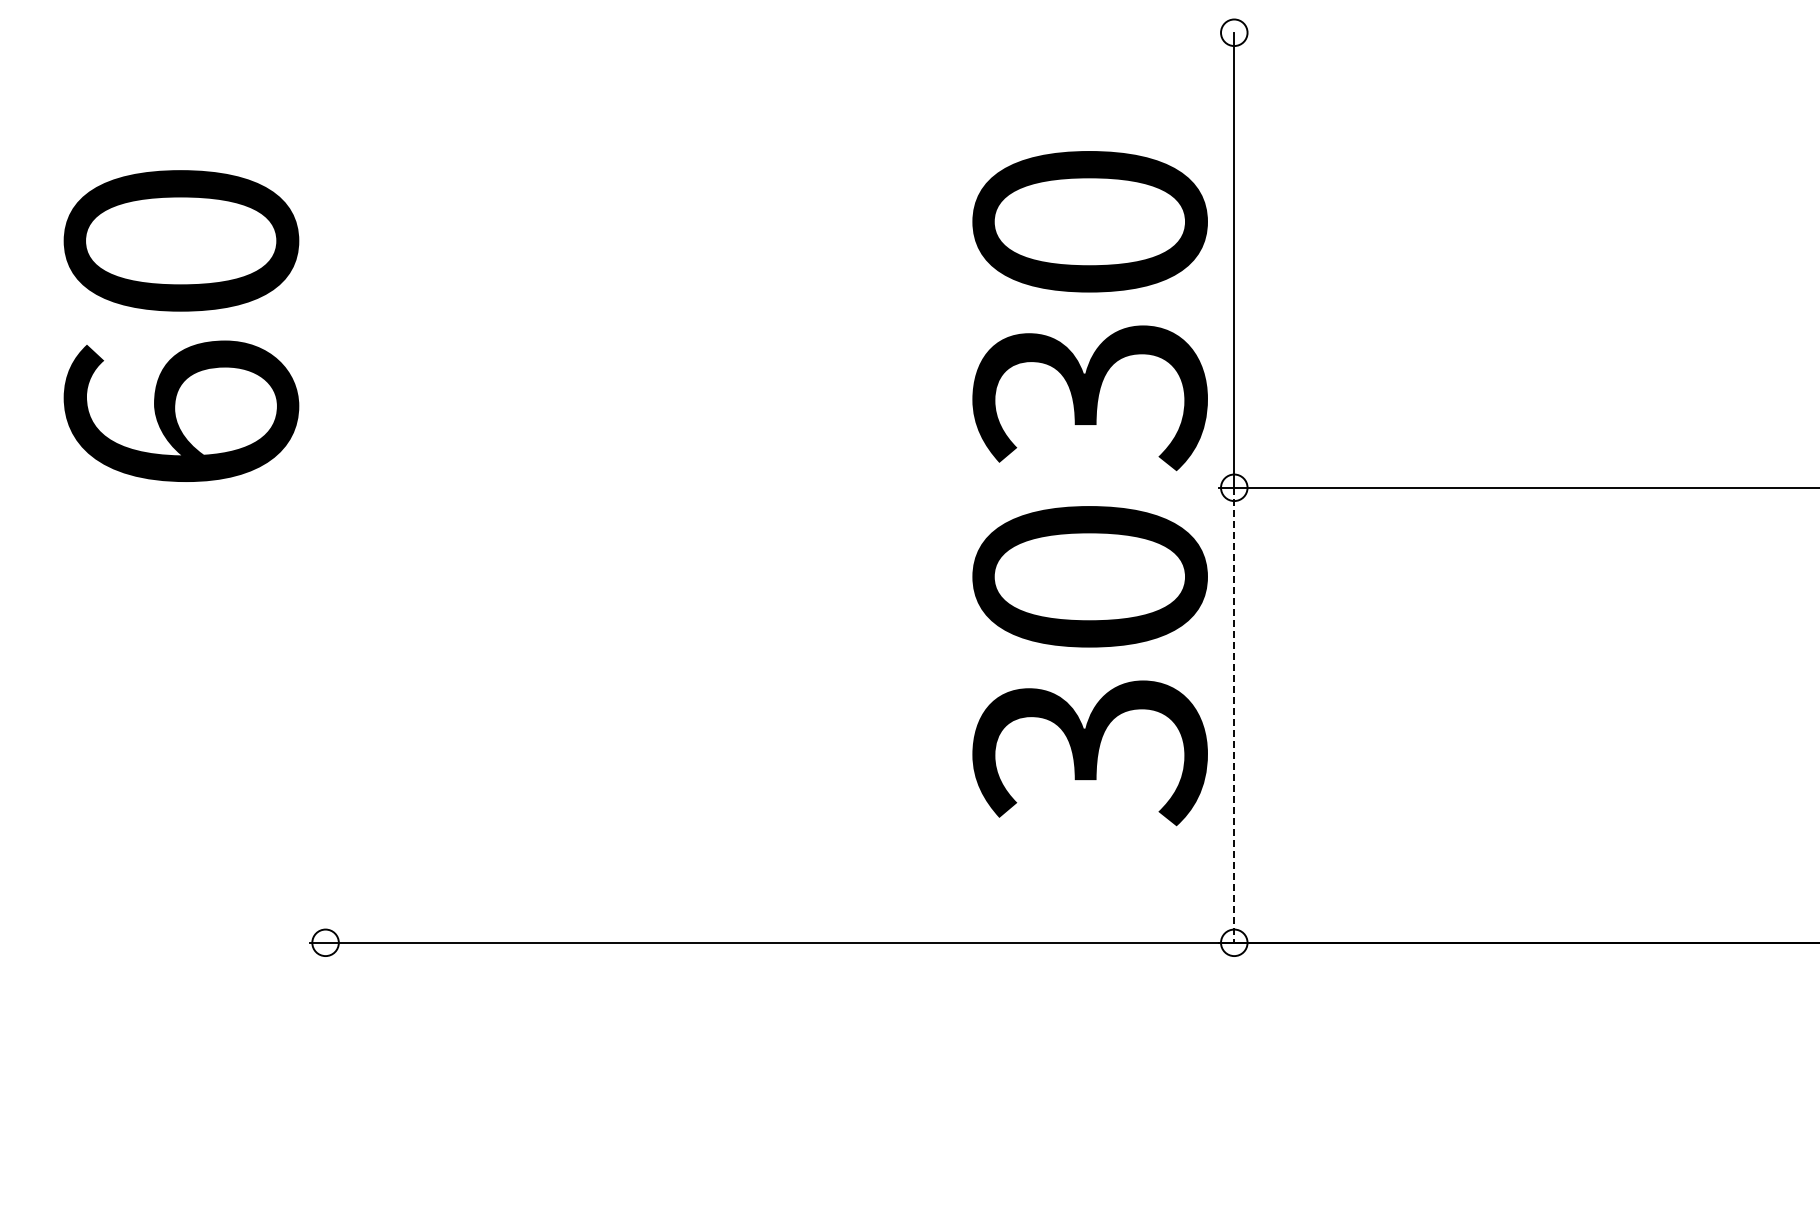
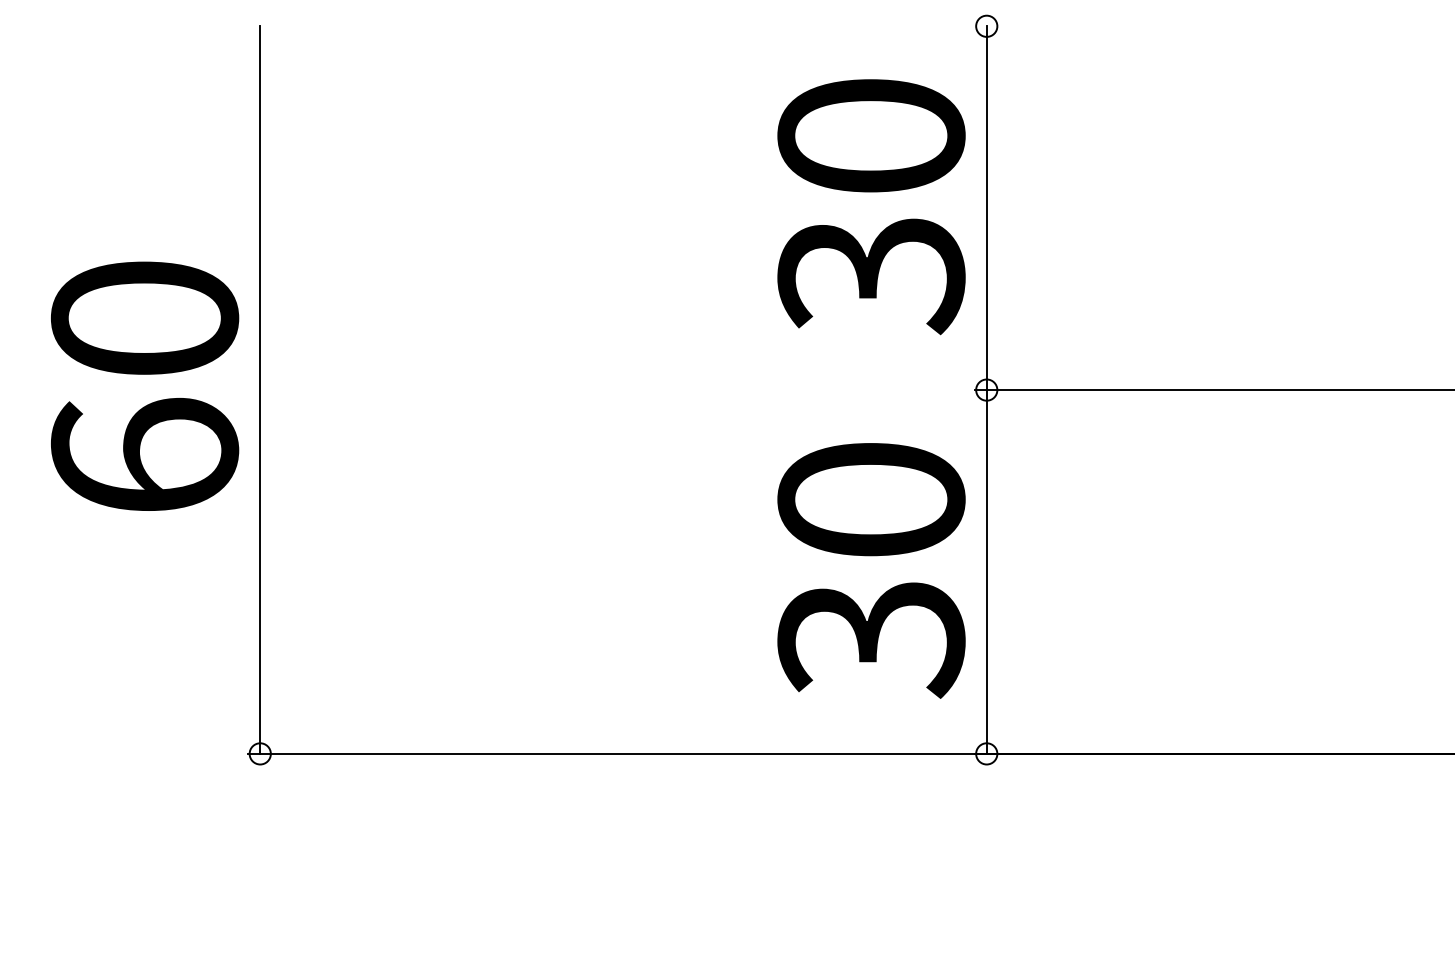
text: (1089, 311) -> (871, 207), moved
text: (181, 325) -> (145, 385), moved
line: (325, 487) -> (260, 389), added
text: (1089, 666) -> (871, 571), moved
line: (1234, 715) -> (986, 572), dashed -> solid

